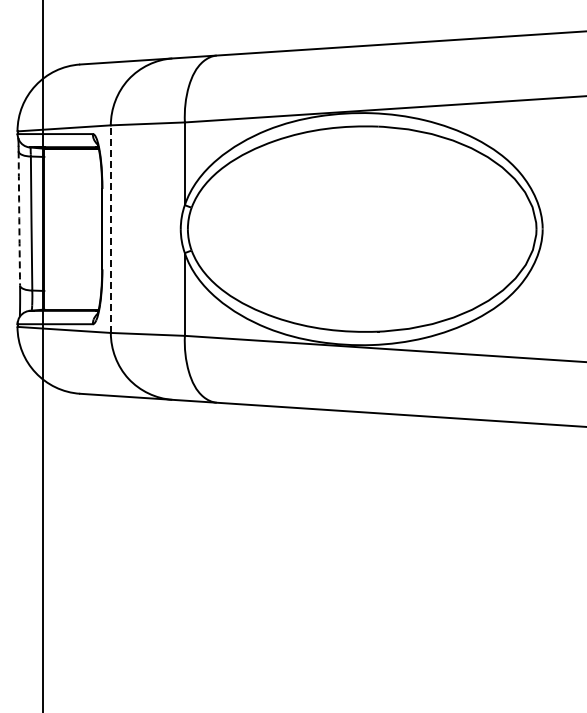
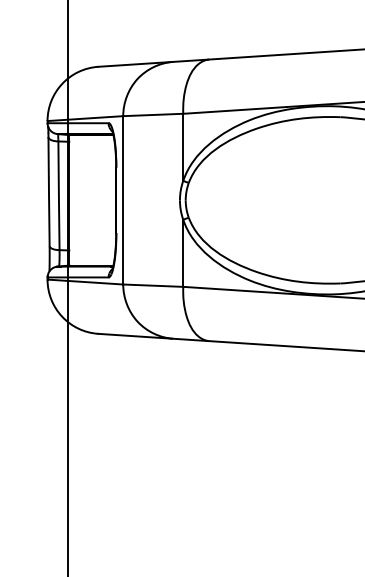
arc: (19, 218) -> (49, 191), dashed -> solid
line: (110, 229) -> (122, 200), dashed -> solid

